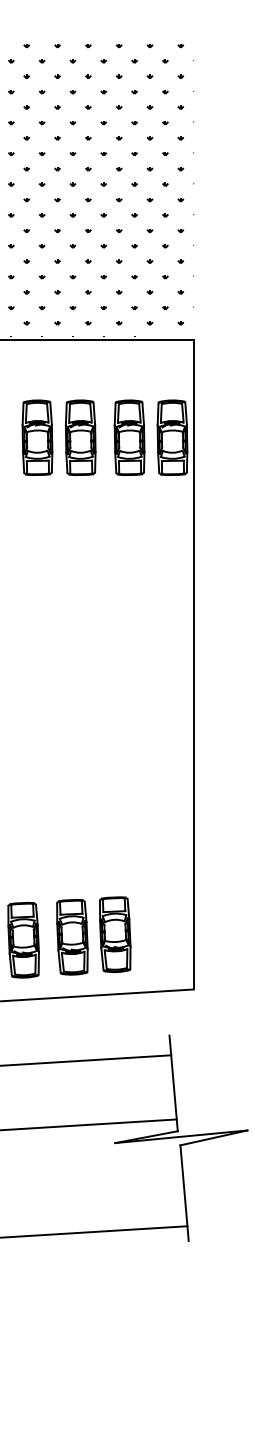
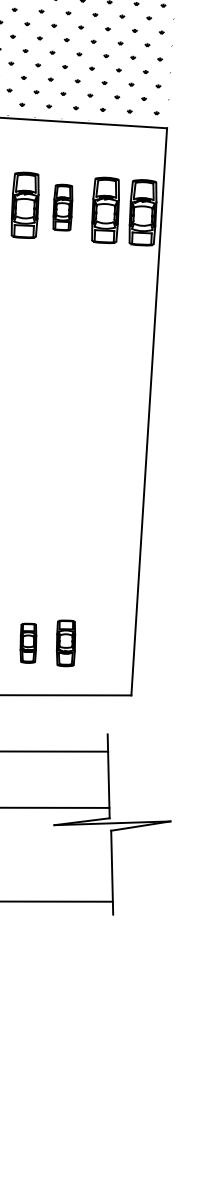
part: (80, 437) -> (62, 207), size x0.7
part: (115, 934) -> (66, 643), size x0.7
part: (72, 937) -> (28, 643), size x0.6

